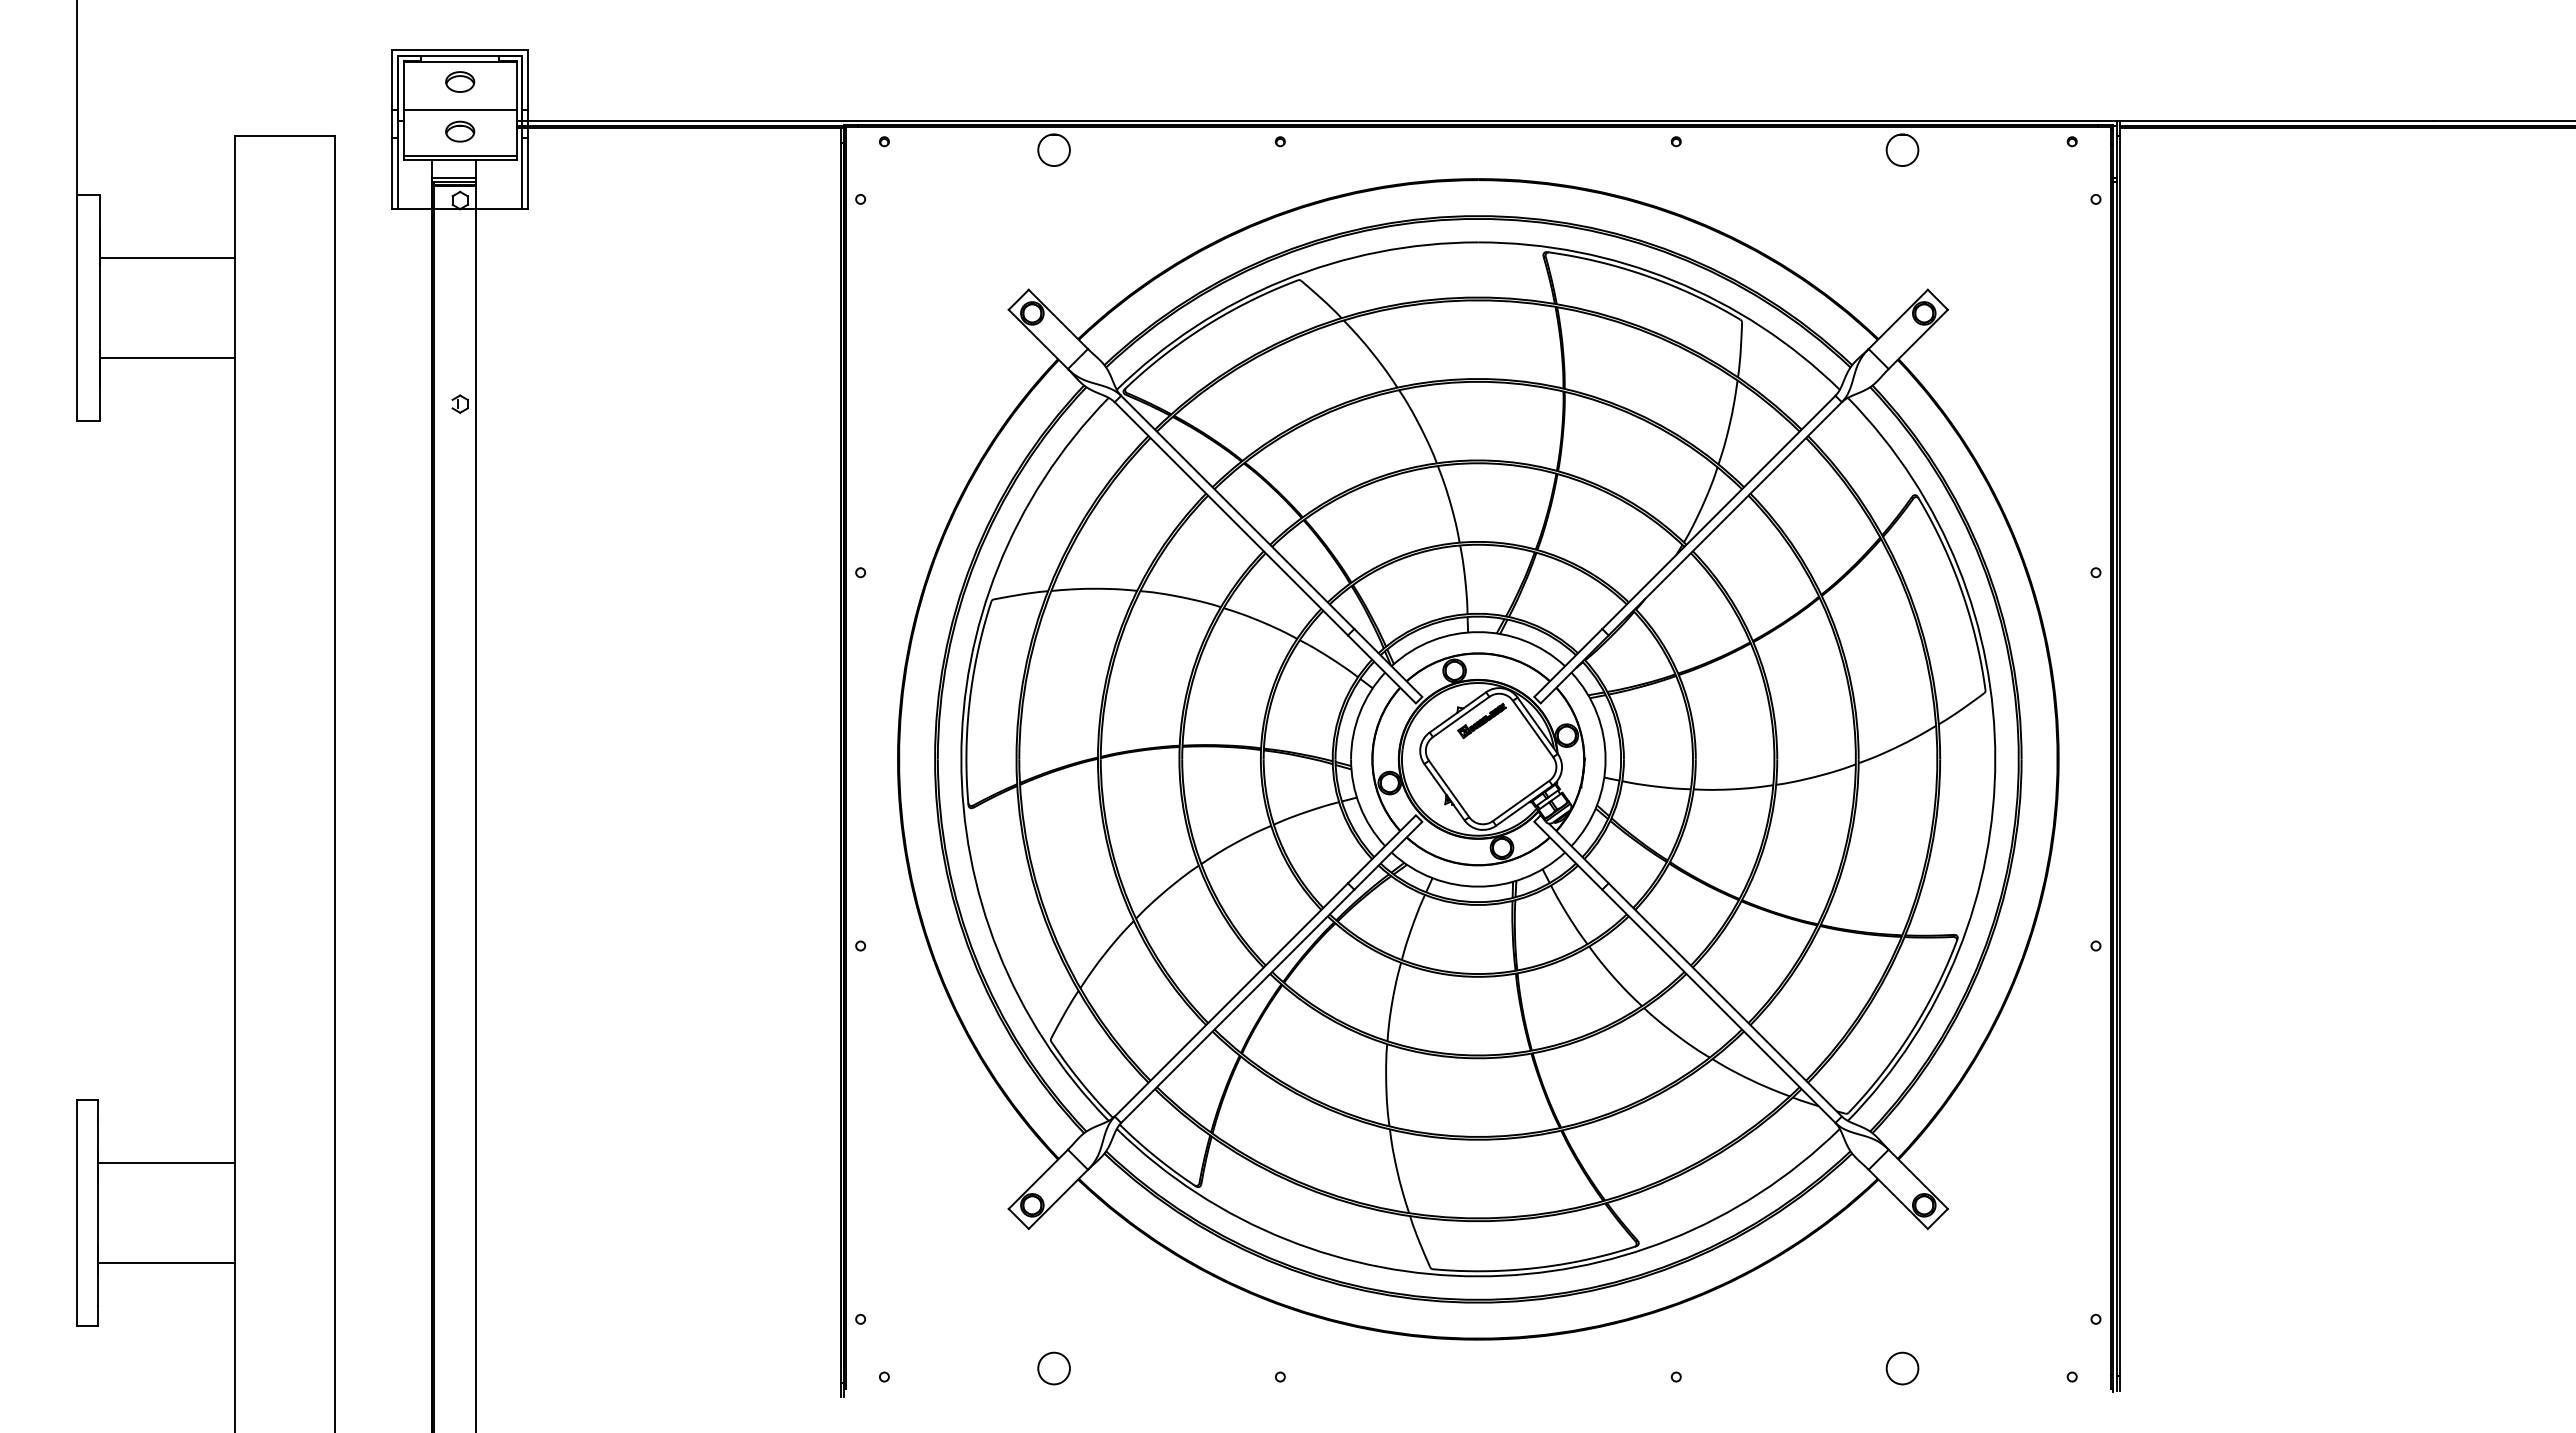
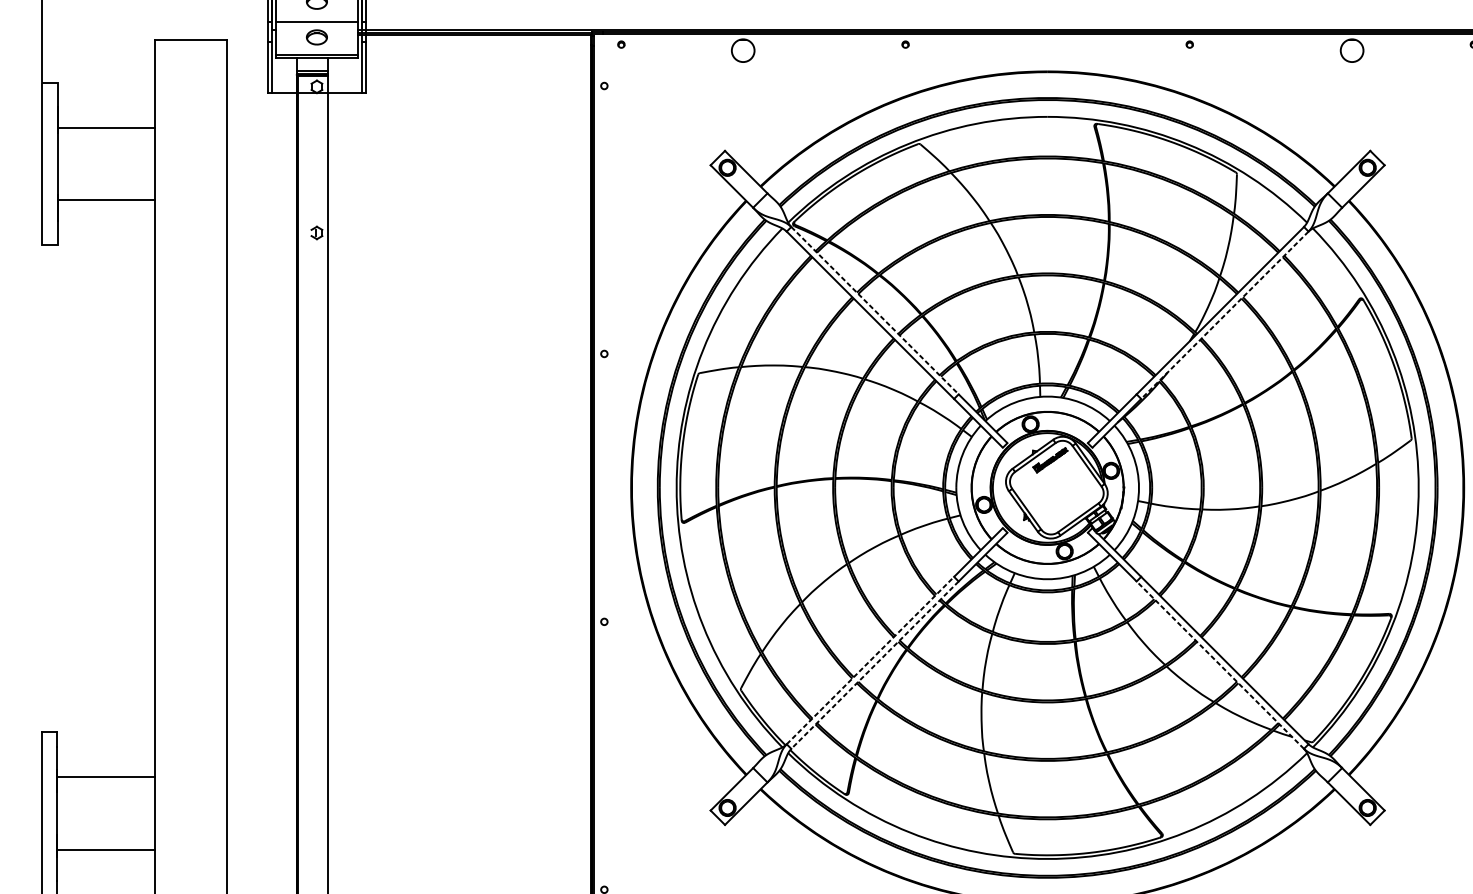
line: (1237, 512) -> (874, 310), solid -> dashed
line: (1725, 518) -> (1225, 315), solid -> dashed
line: (1231, 999) -> (870, 660), solid -> dashed
line: (1237, 1006) -> (874, 665), solid -> dashed
line: (1718, 1006) -> (1220, 665), solid -> dashed

